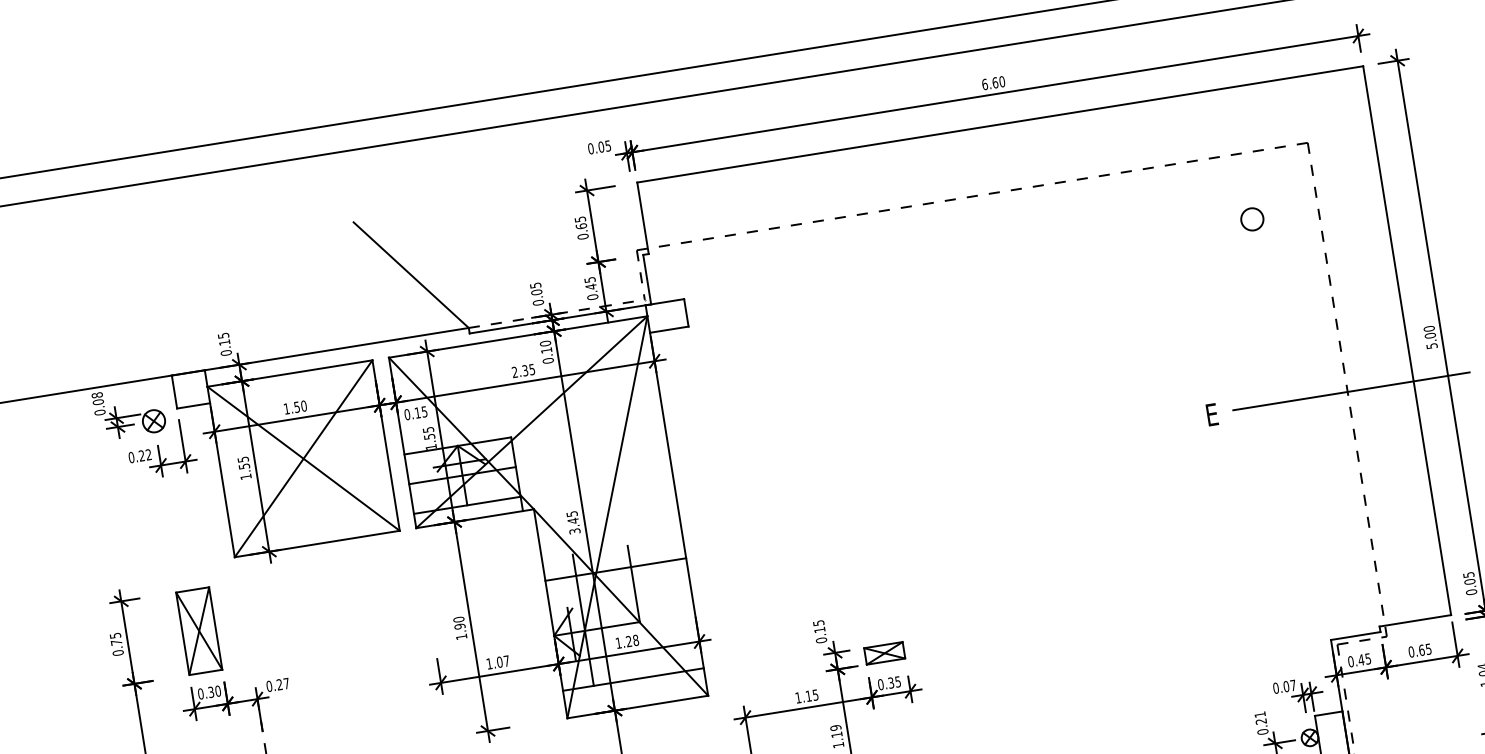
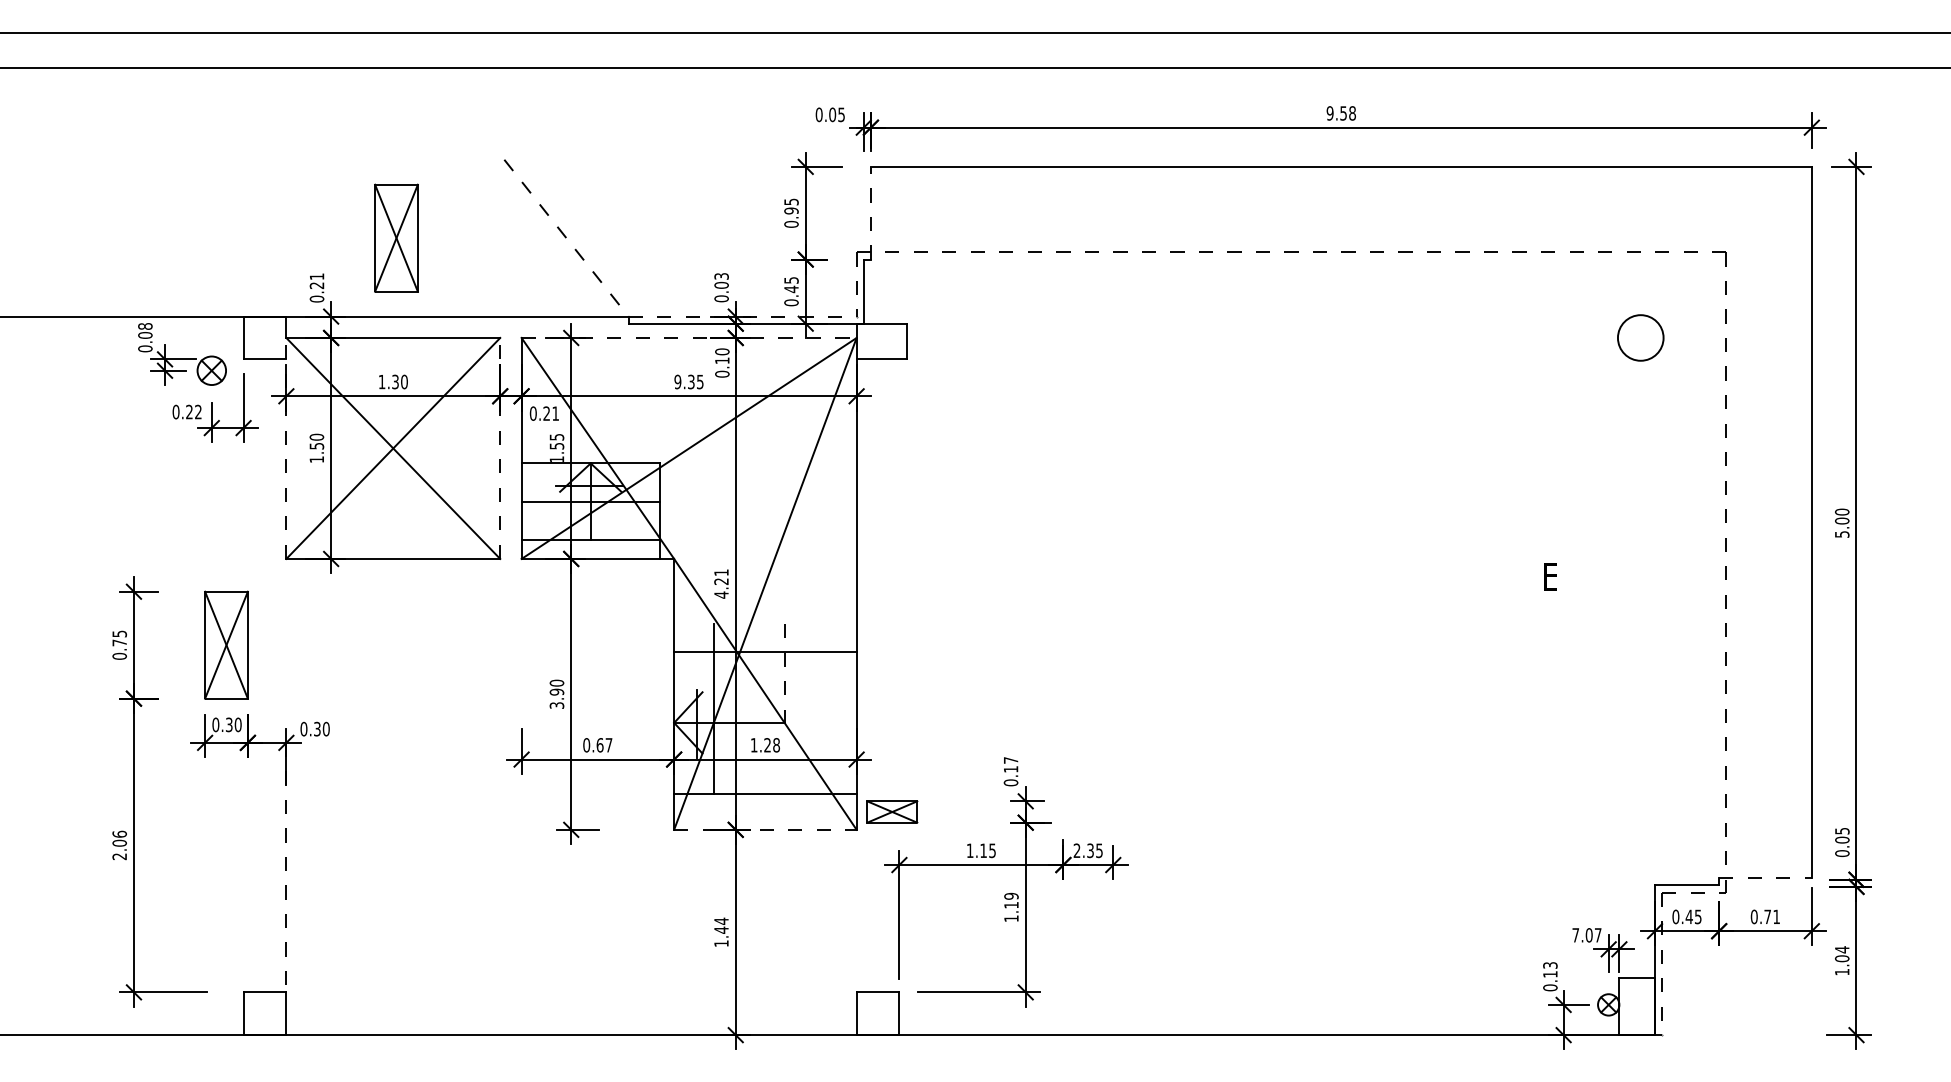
text: (993, 83) -> (1341, 113), 6.60 -> 9.58
line: (642, 217) -> (870, 212), solid -> dashed
circle: (1252, 219) -> (1640, 337), size x1.6
text: (581, 226) -> (791, 210), 0.65 -> 0.95
line: (411, 275) -> (566, 238), solid -> dashed
text: (534, 285) -> (720, 276), 0.05 -> 0.03
part: (280, 295) -> (396, 237), added
line: (518, 336) -> (689, 337), solid -> dashed
text: (223, 339) -> (316, 281), 0.15 -> 0.21
text: (514, 372) -> (677, 381), 2.35 -> 9.35
line: (1351, 391) -> (1731, 575), removed
text: (297, 406) -> (395, 381), 1.50 -> 1.30
text: (420, 412) -> (550, 413), 0.15 -> 0.21
line: (386, 444) -> (500, 447), solid -> dashed
text: (242, 459) -> (316, 436), 1.55 -> 1.50
line: (221, 471) -> (286, 447), solid -> dashed
text: (573, 522) -> (721, 583), 3.45 -> 4.21
line: (634, 584) -> (785, 674), solid -> dashed
line: (1416, 620) -> (1766, 878), solid -> dashed
text: (819, 623) -> (1011, 760), 0.15 -> 0.17
text: (461, 636) -> (556, 705), 1.90 -> 3.90
text: (1424, 649) -> (1771, 916), 0.65 -> 0.71
part: (884, 652) -> (892, 811), moved
text: (494, 663) -> (593, 745), 1.07 -> 0.67
text: (282, 683) -> (321, 728), 0.27 -> 0.30
text: (880, 684) -> (1076, 850), 0.35 -> 2.35
text: (1275, 688) -> (1575, 935), 0.07 -> 7.07
line: (637, 706) -> (765, 829), solid -> dashed
text: (1260, 717) -> (1550, 969), 0.21 -> 0.13

